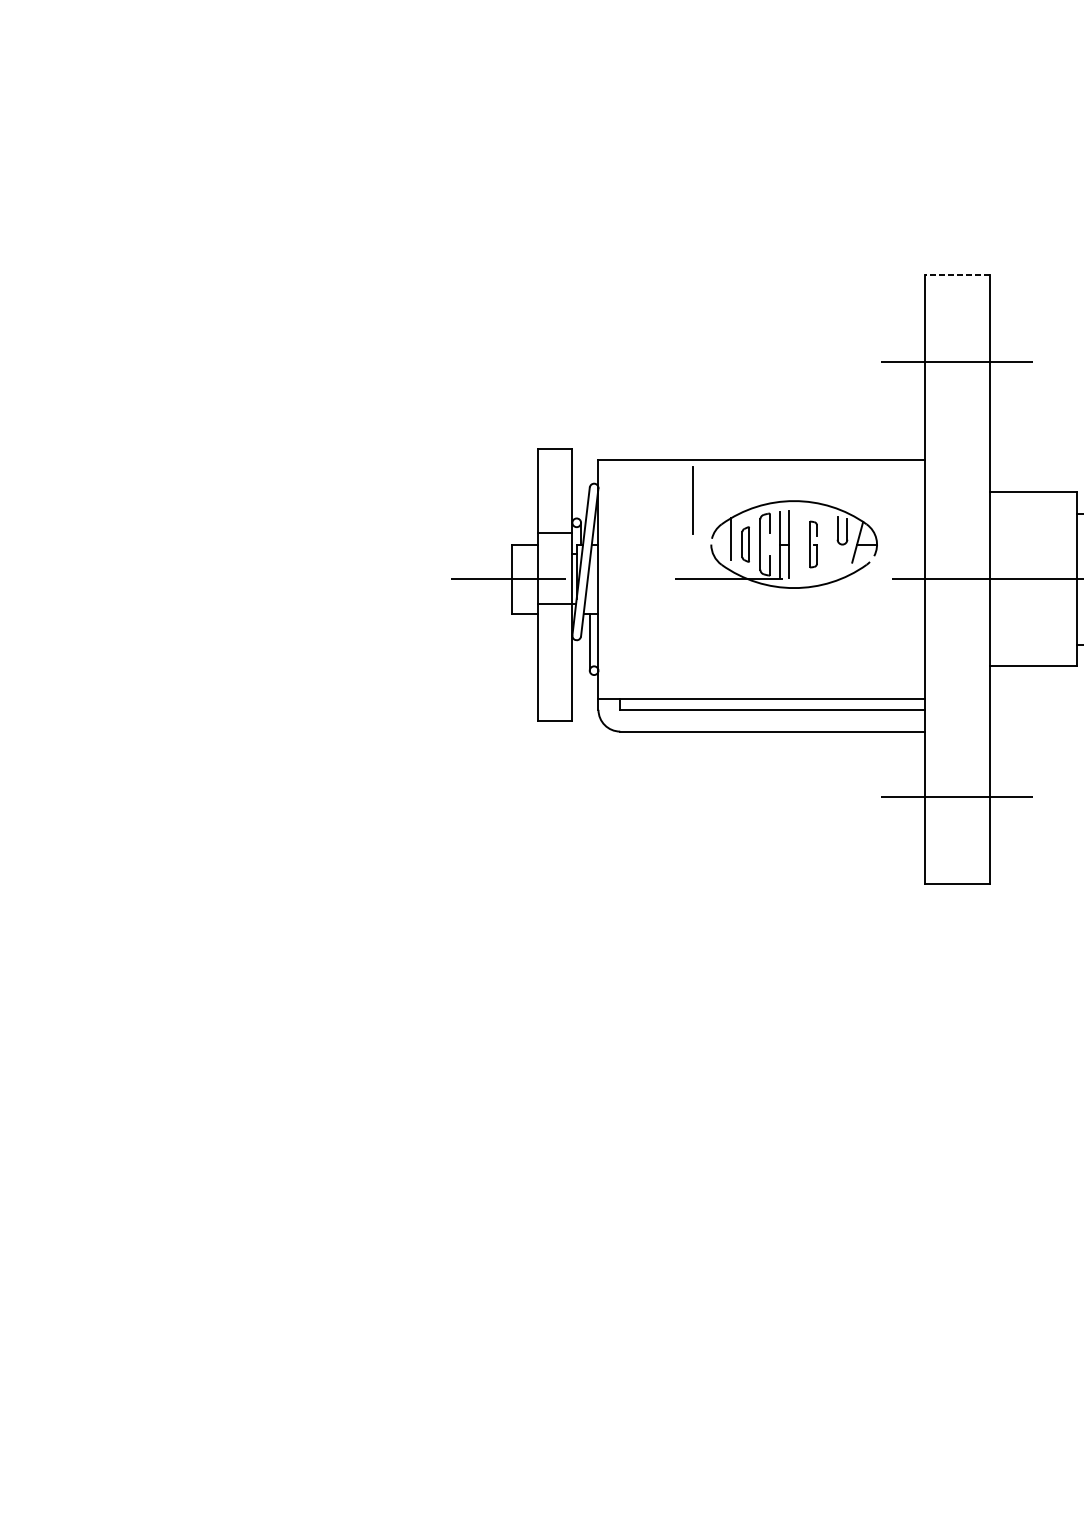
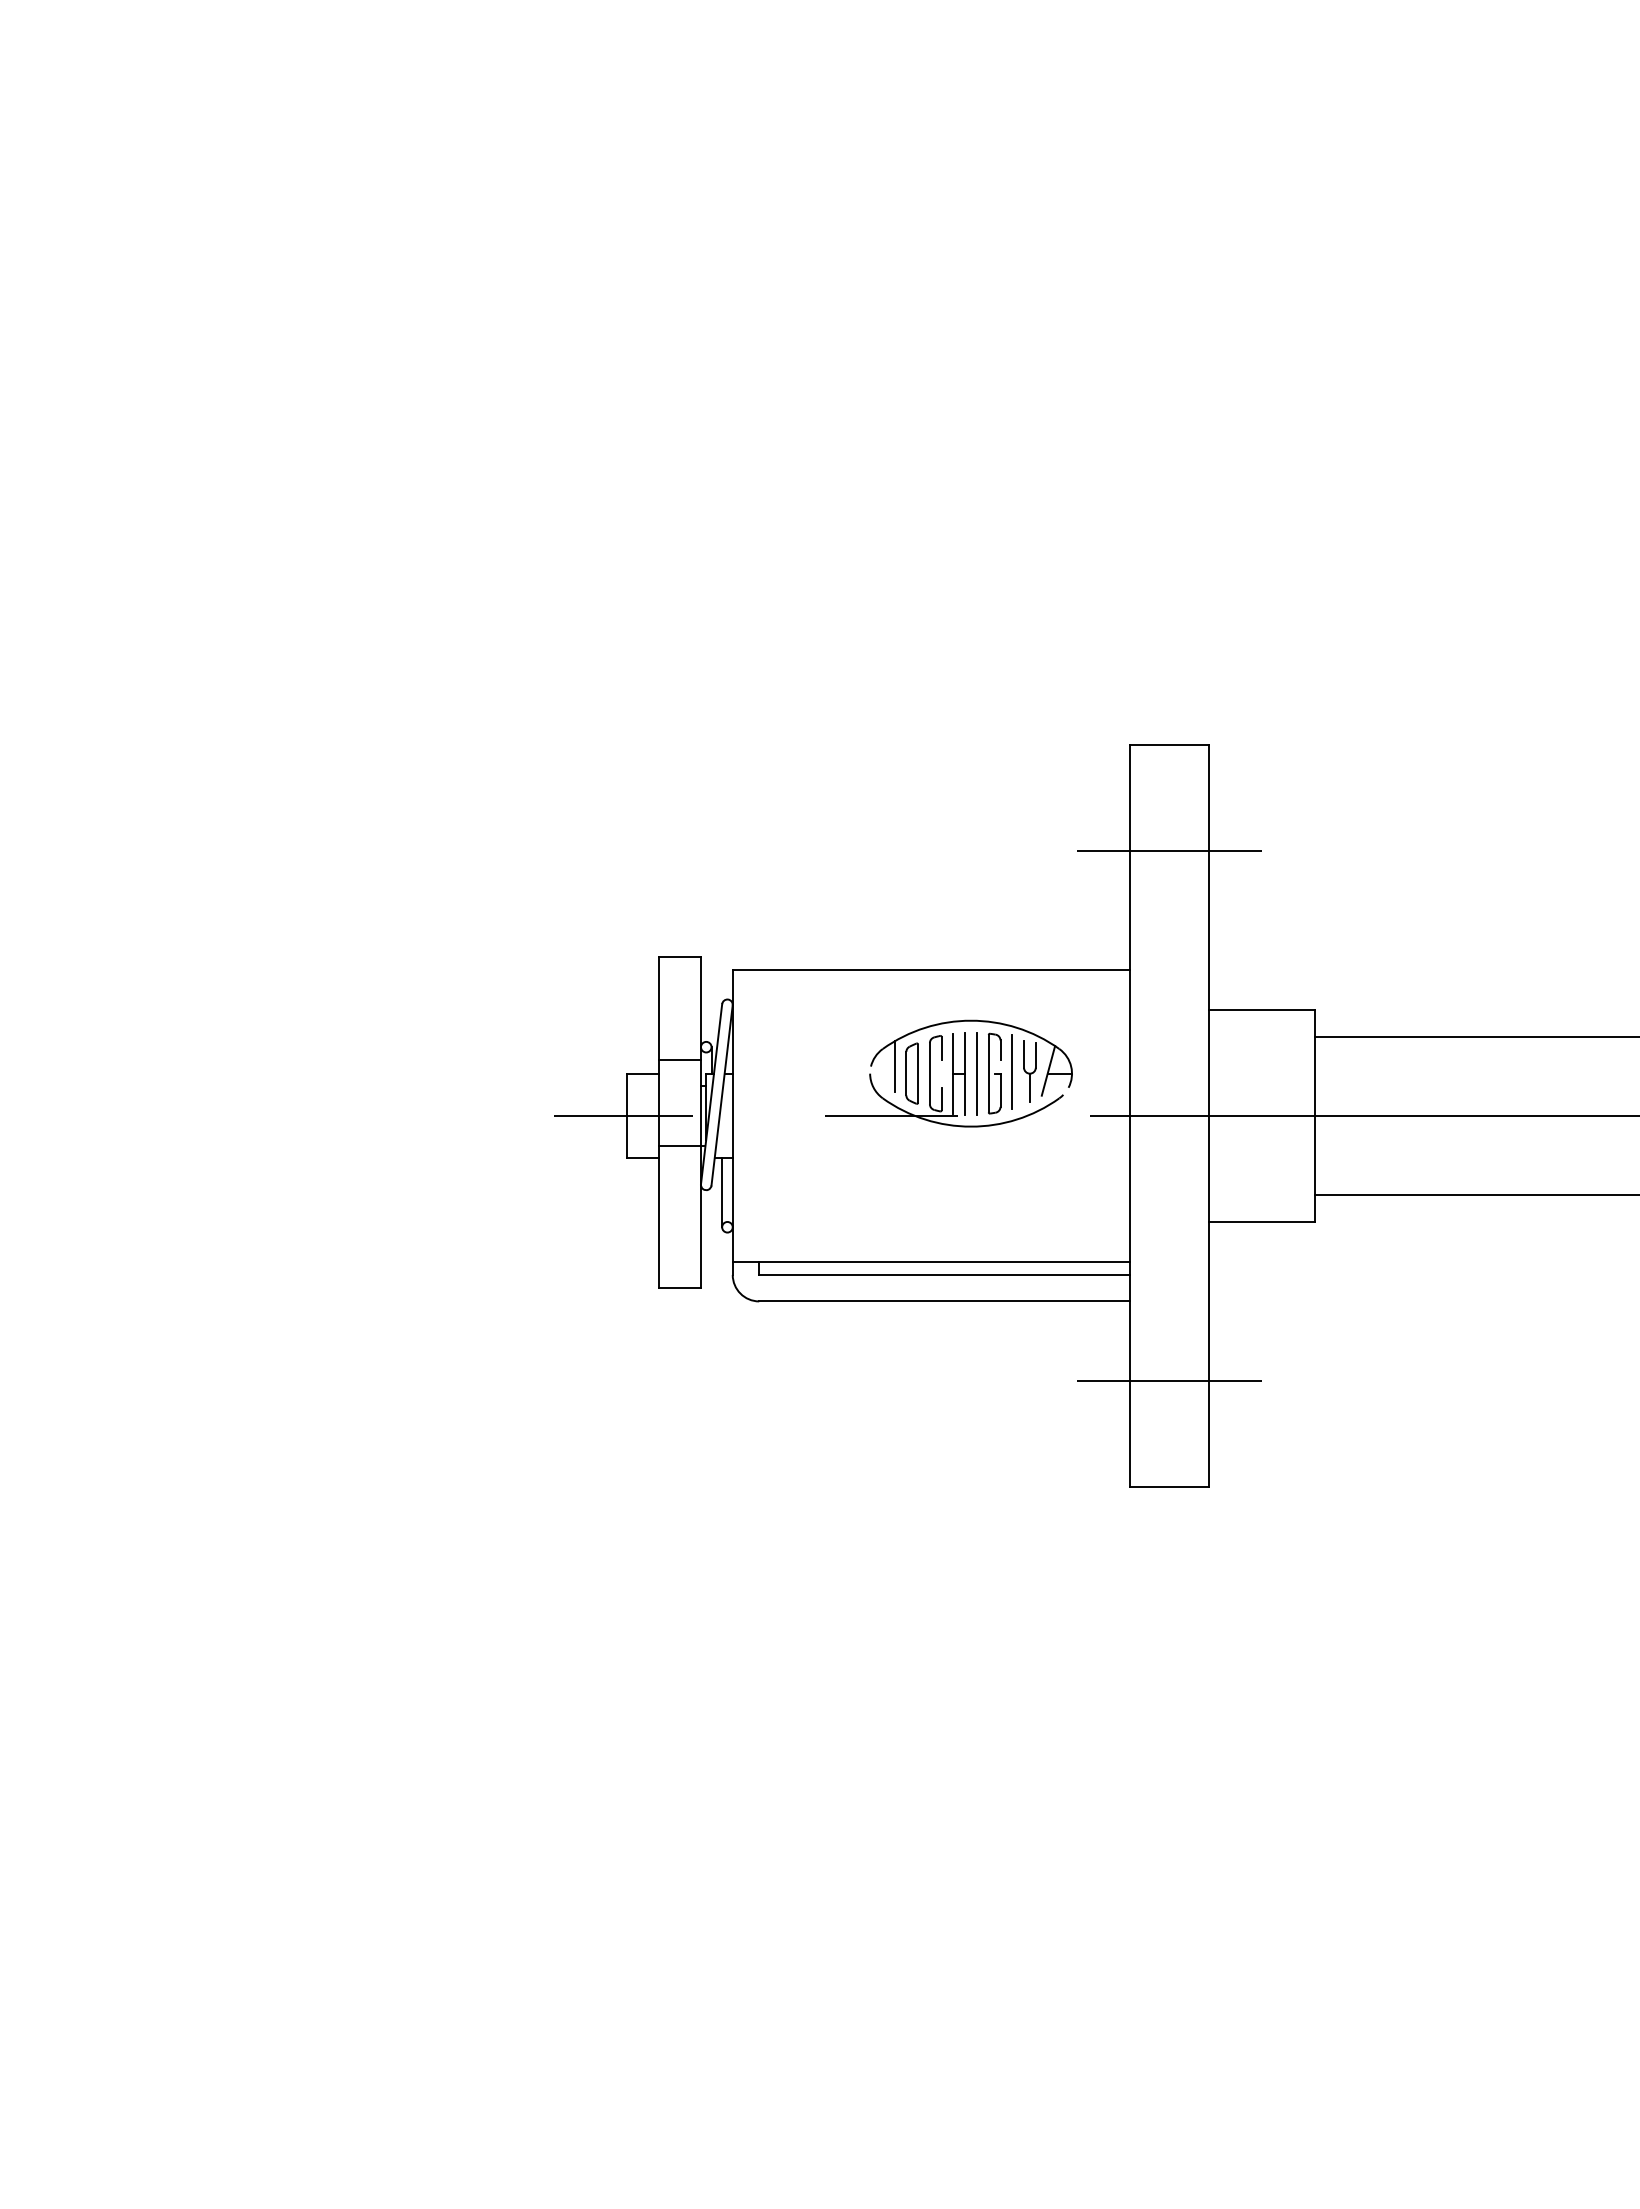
line: (957, 275) -> (1169, 745), dashed -> solid
line: (692, 500) -> (976, 1073), moved
line: (828, 542) -> (1012, 1071), added
part: (745, 544) -> (911, 1073), size x1.43
part: (813, 544) -> (994, 1073), size x1.43
line: (842, 555) -> (1029, 1087), added

